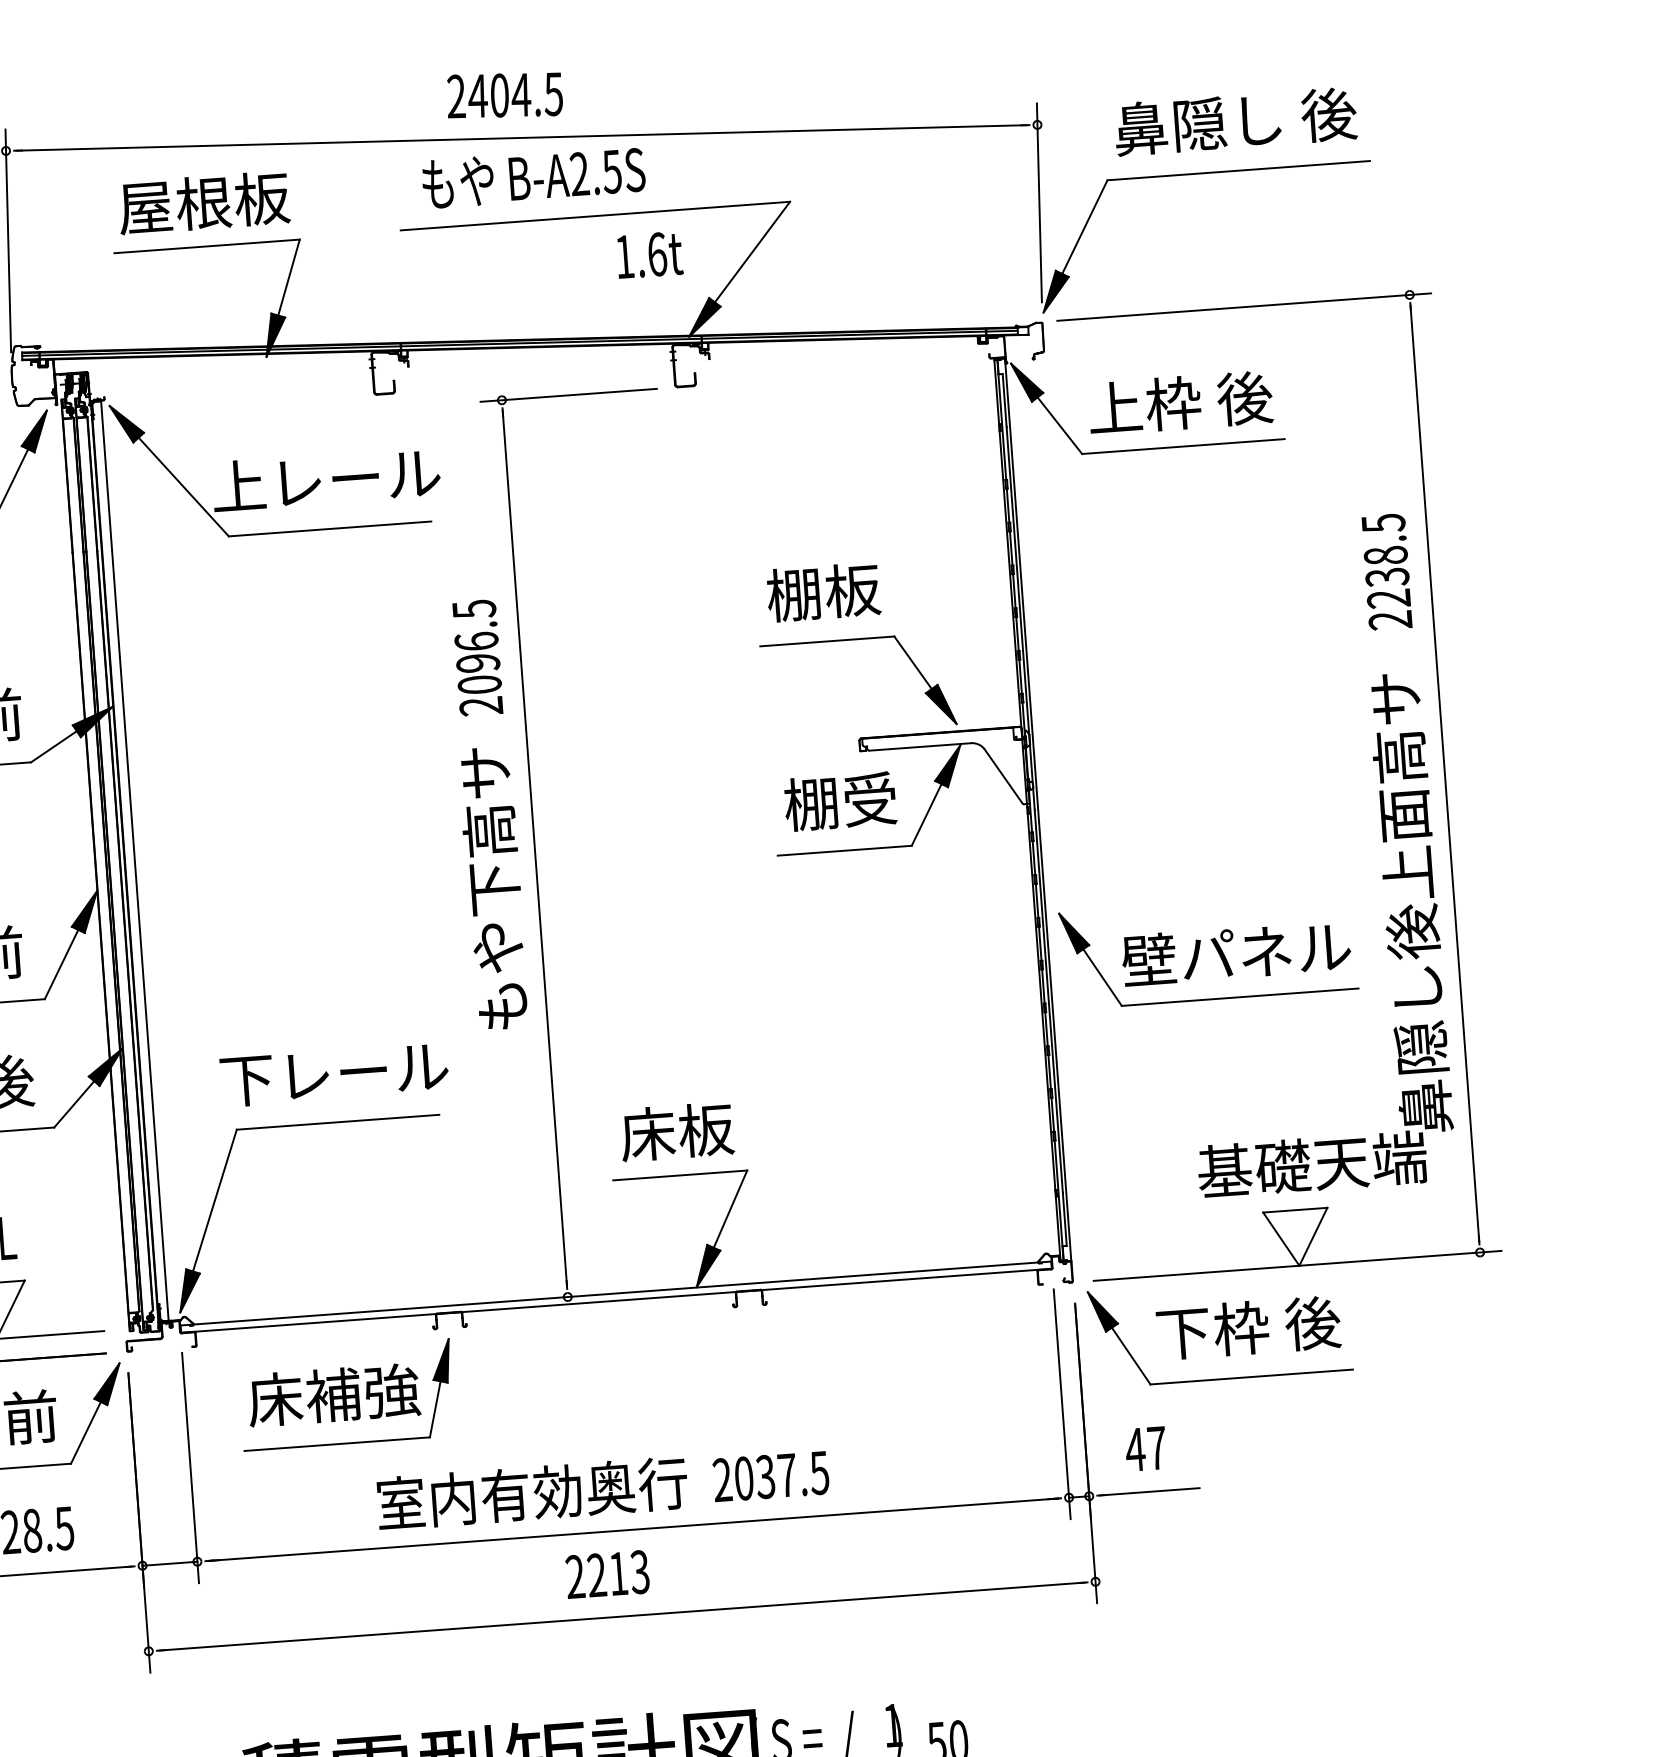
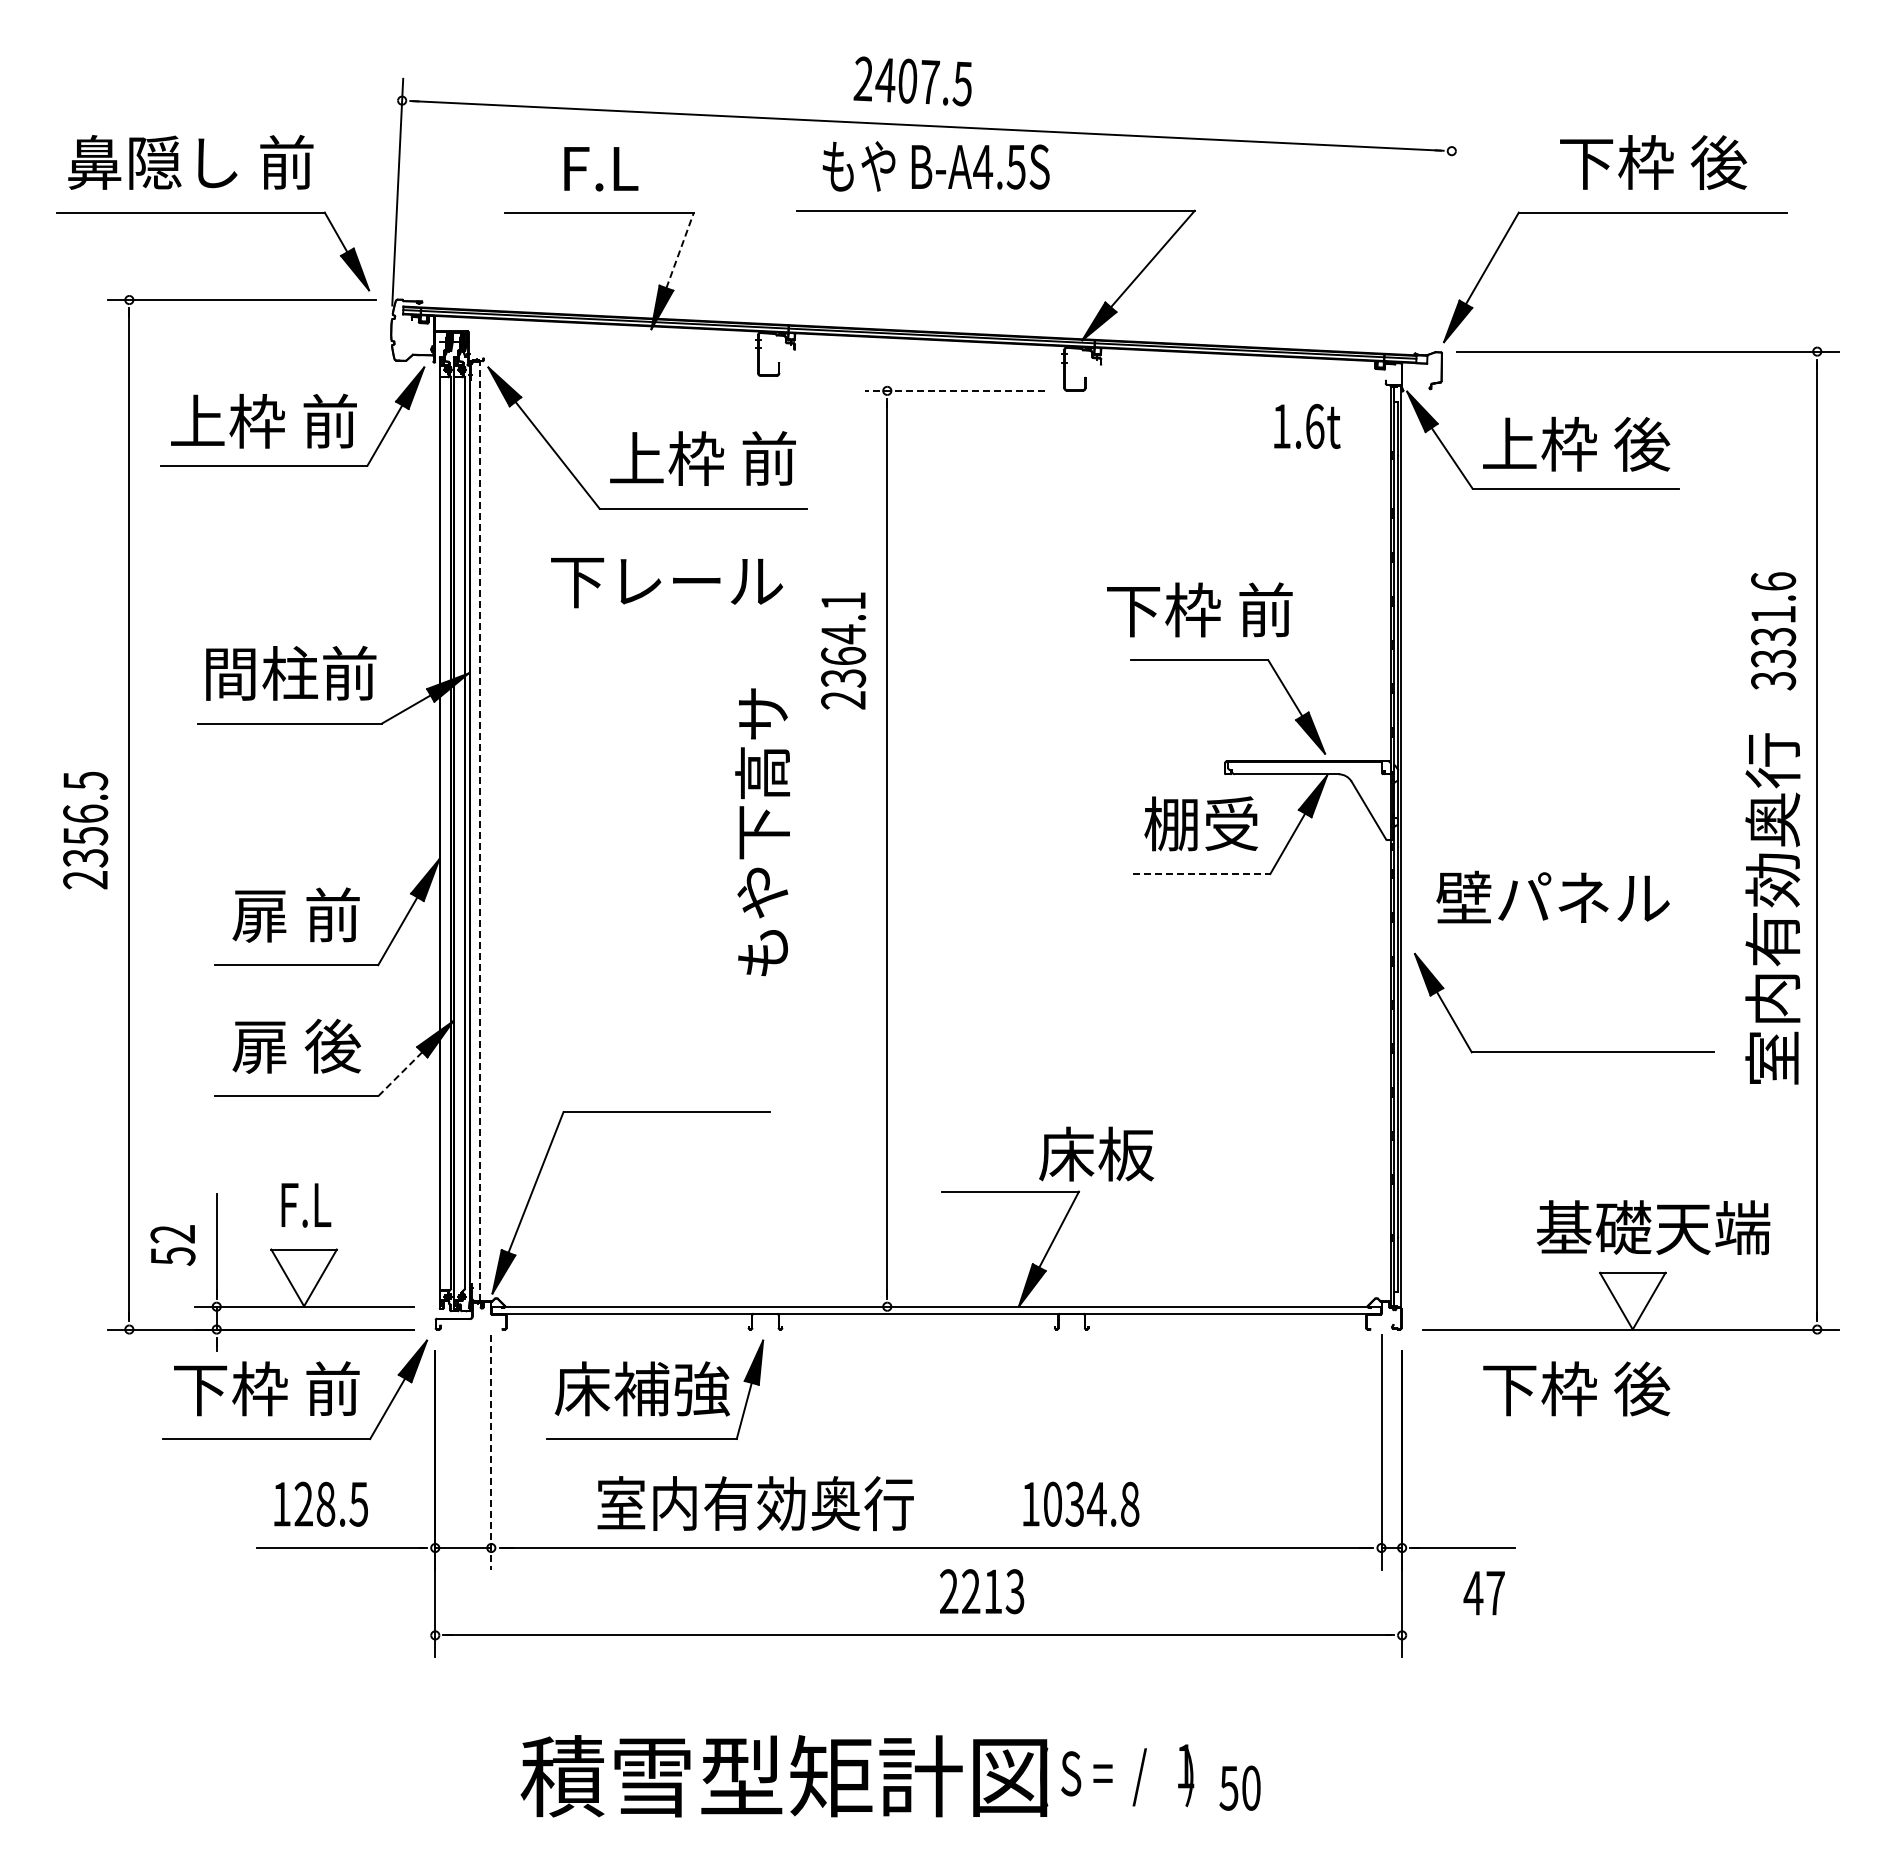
text: (521, 95) -> (929, 82), 2404.5 -> 2407.5
text: (1235, 121) -> (1653, 162), 鼻隠し 後 -> 下枠 後
text: (580, 173) -> (983, 166), B-A2.5S -> B-A4.5S
text: (204, 202) -> (599, 167), 屋根板 -> F.L
line: (1038, 202) -> (1447, 230), removed
text: (649, 254) -> (1307, 425), moved
line: (289, 276) -> (680, 249), solid -> dashed
line: (567, 395) -> (954, 390), solid -> dashed
text: (326, 479) -> (703, 458), 上レール -> 上枠 前
text: (1386, 572) -> (1773, 631), 2238.5 -> 3331.6
text: (823, 591) -> (1199, 609), 棚板 -> 下枠 前
text: (476, 646) -> (843, 639), 2096.5 -> 2364.1
line: (845, 851) -> (1202, 874), solid -> dashed
line: (135, 860) -> (480, 831), solid -> dashed
text: (493, 888) -> (762, 832), moved
text: (1410, 902) -> (1772, 968), 鼻隠し後上面高サ -> 室内有効奥行
text: (1235, 952) -> (1552, 896), moved
text: (334, 1075) -> (666, 583), moved
line: (73, 1104) -> (399, 1074), solid -> dashed
text: (676, 1131) -> (1096, 1153), moved
part: (1222, 1378) -> (1546, 1438), removed
text: (1145, 1449) -> (1483, 1593), moved
line: (190, 1468) -> (491, 1452), solid -> dashed
text: (771, 1475) -> (1080, 1503), 2037.5 -> 1034.8
text: (532, 1493) -> (755, 1503), moved
text: (608, 1574) -> (982, 1591), moved

